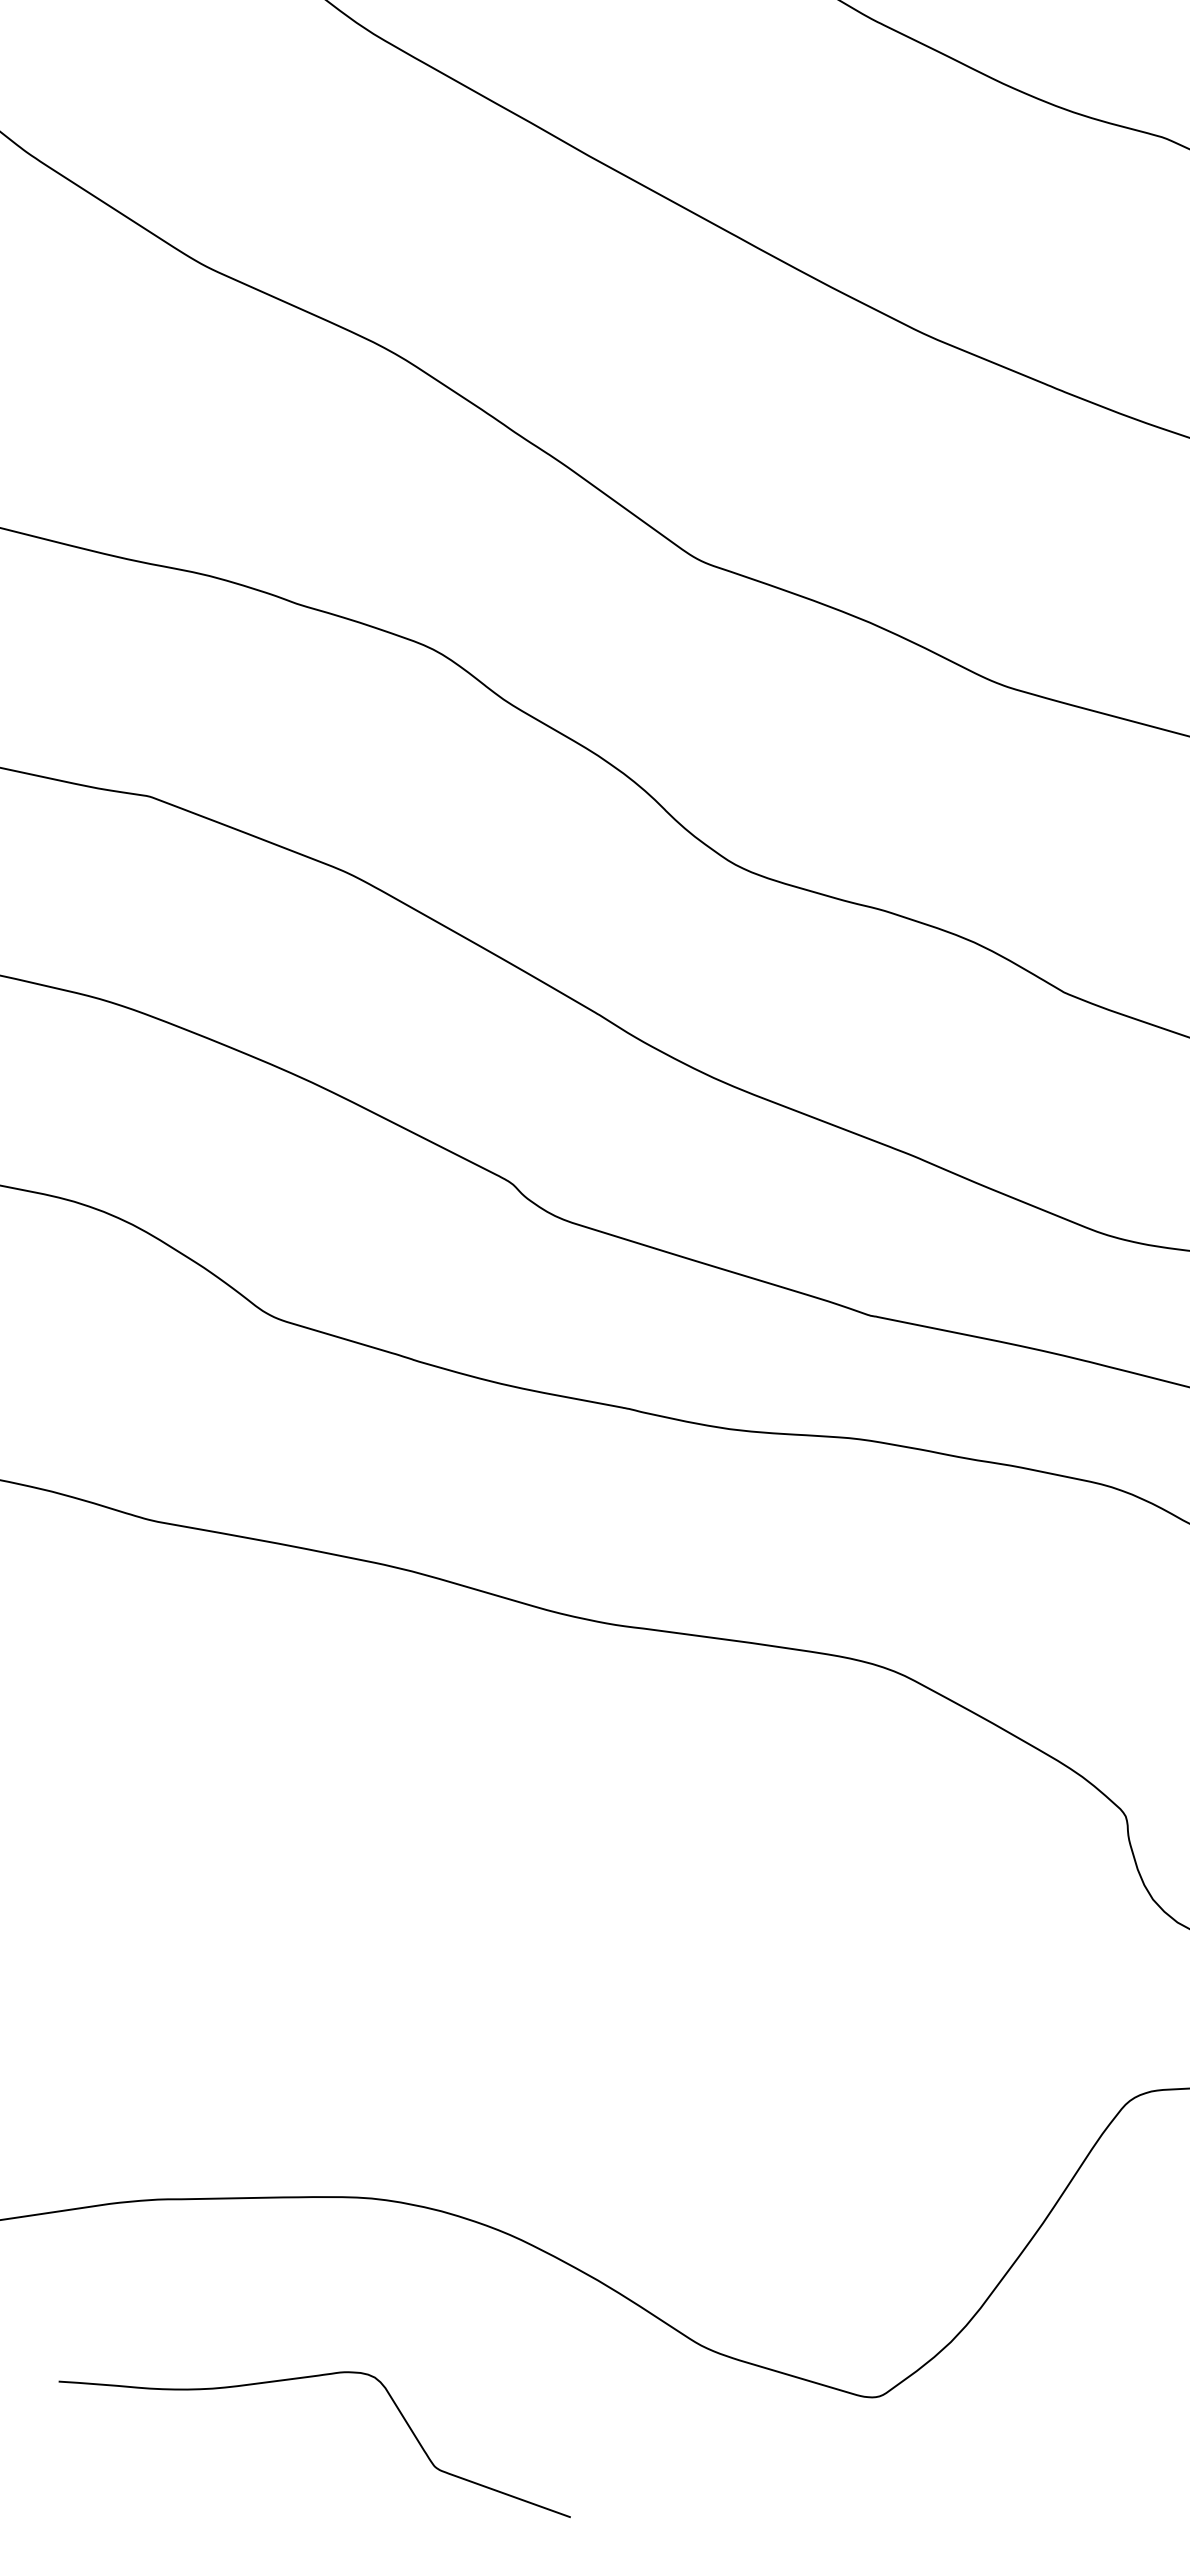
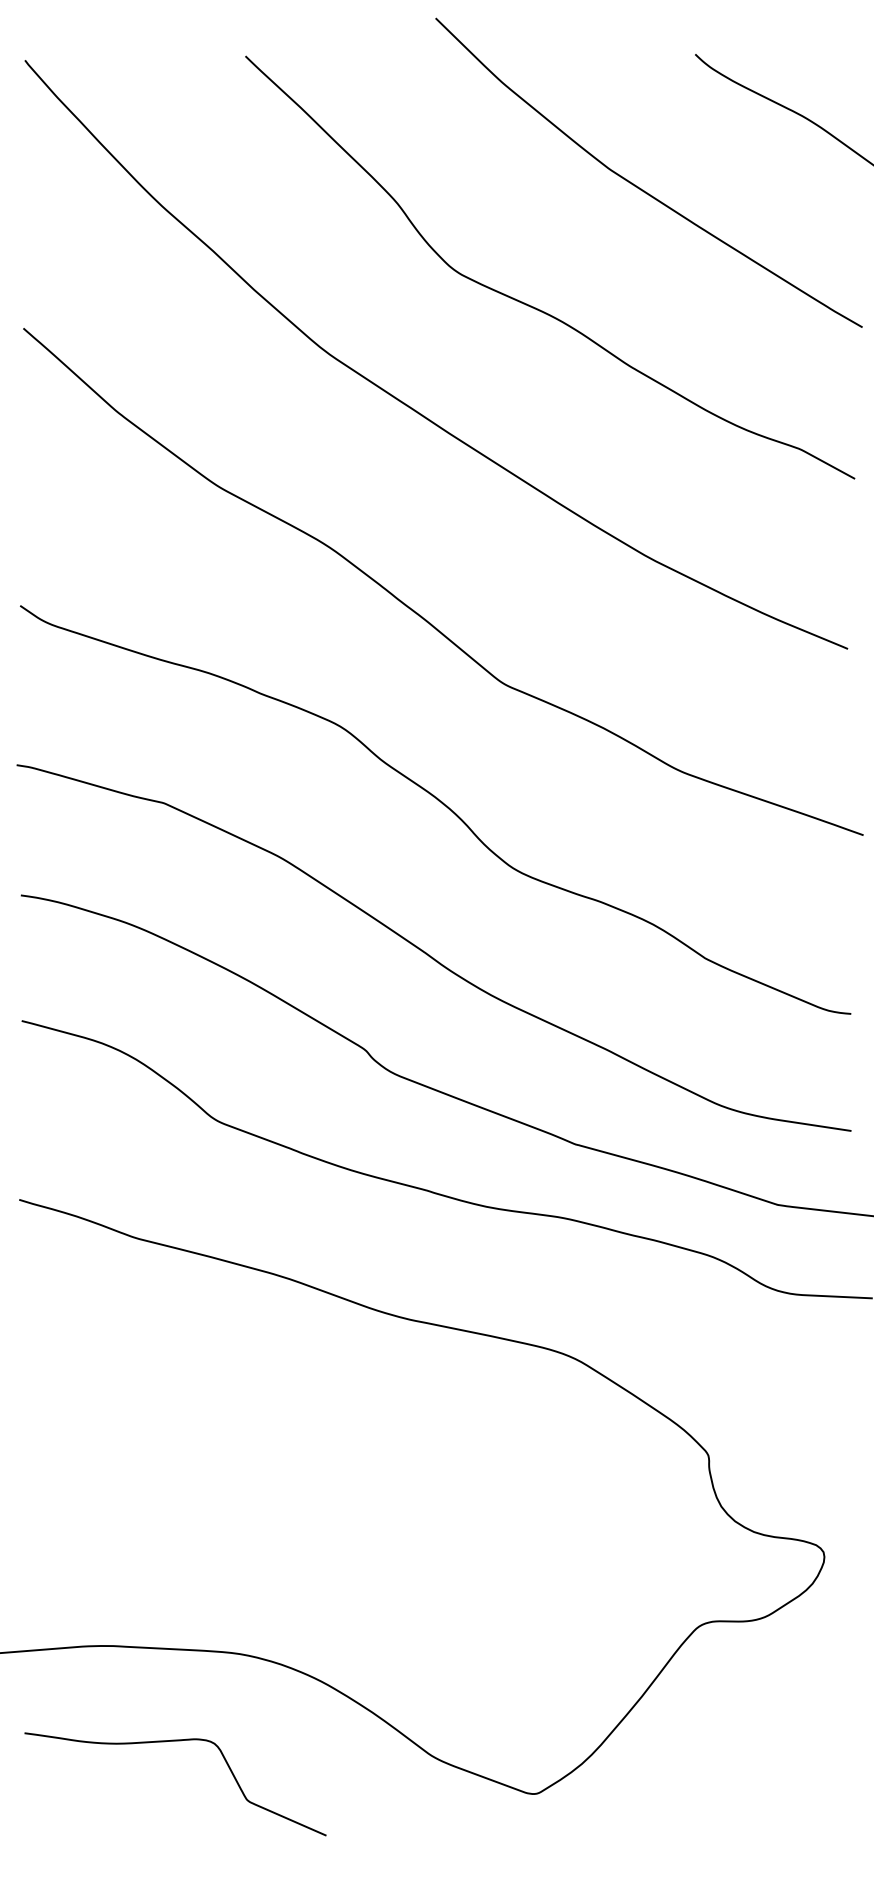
curve: (309, 2378) -> (175, 1741), moved

